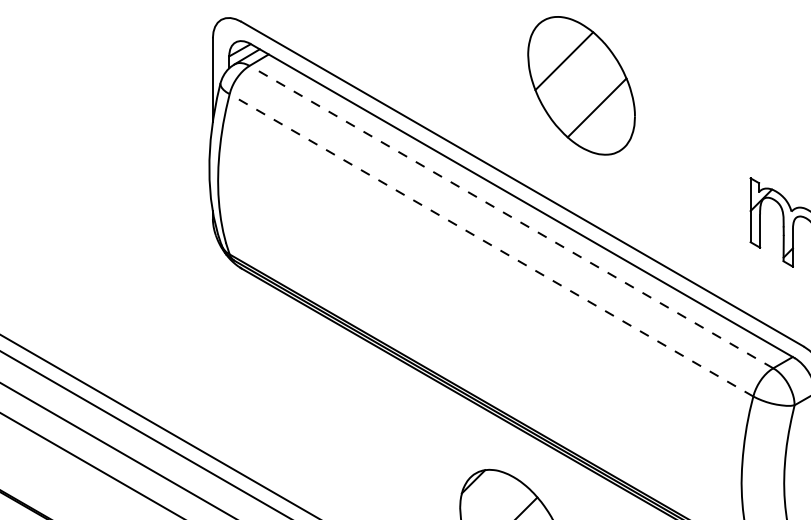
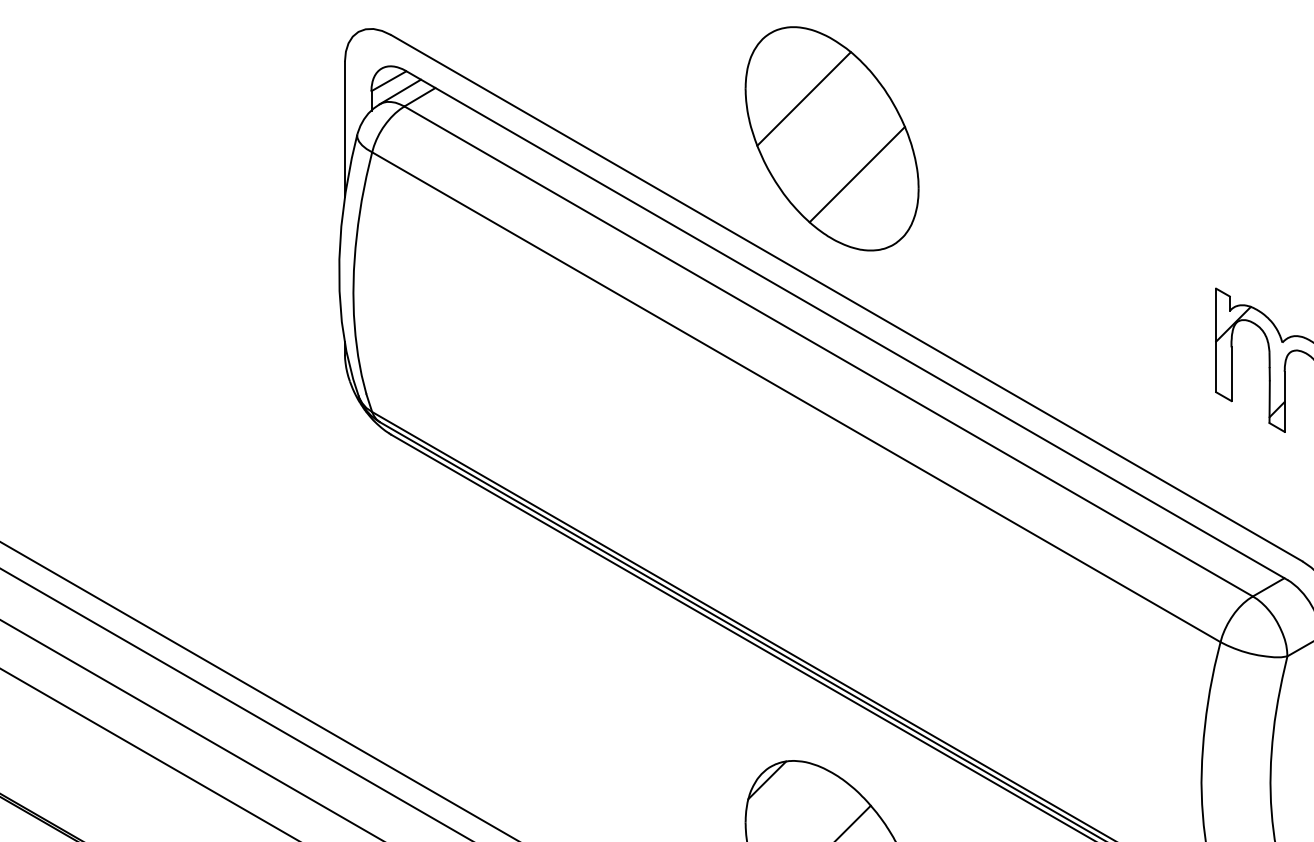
part: (581, 85) -> (831, 138), moved
line: (511, 216) -> (828, 350), dashed -> solid
line: (491, 245) -> (796, 397), dashed -> solid

